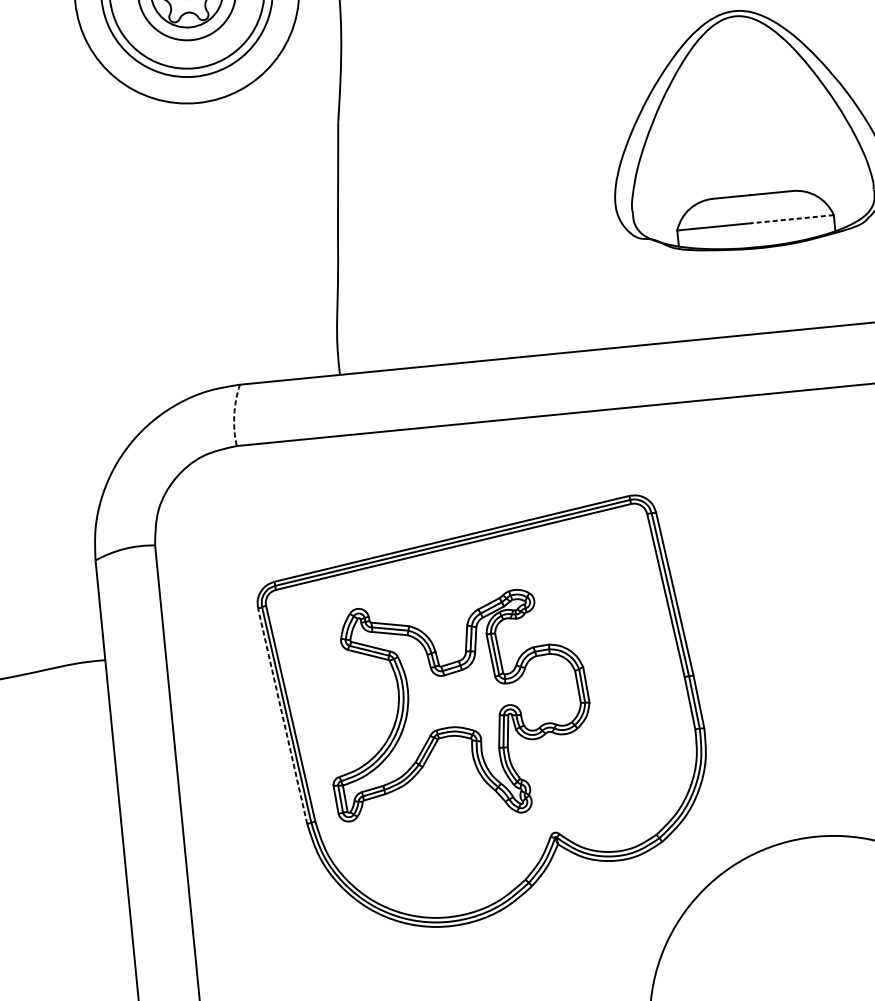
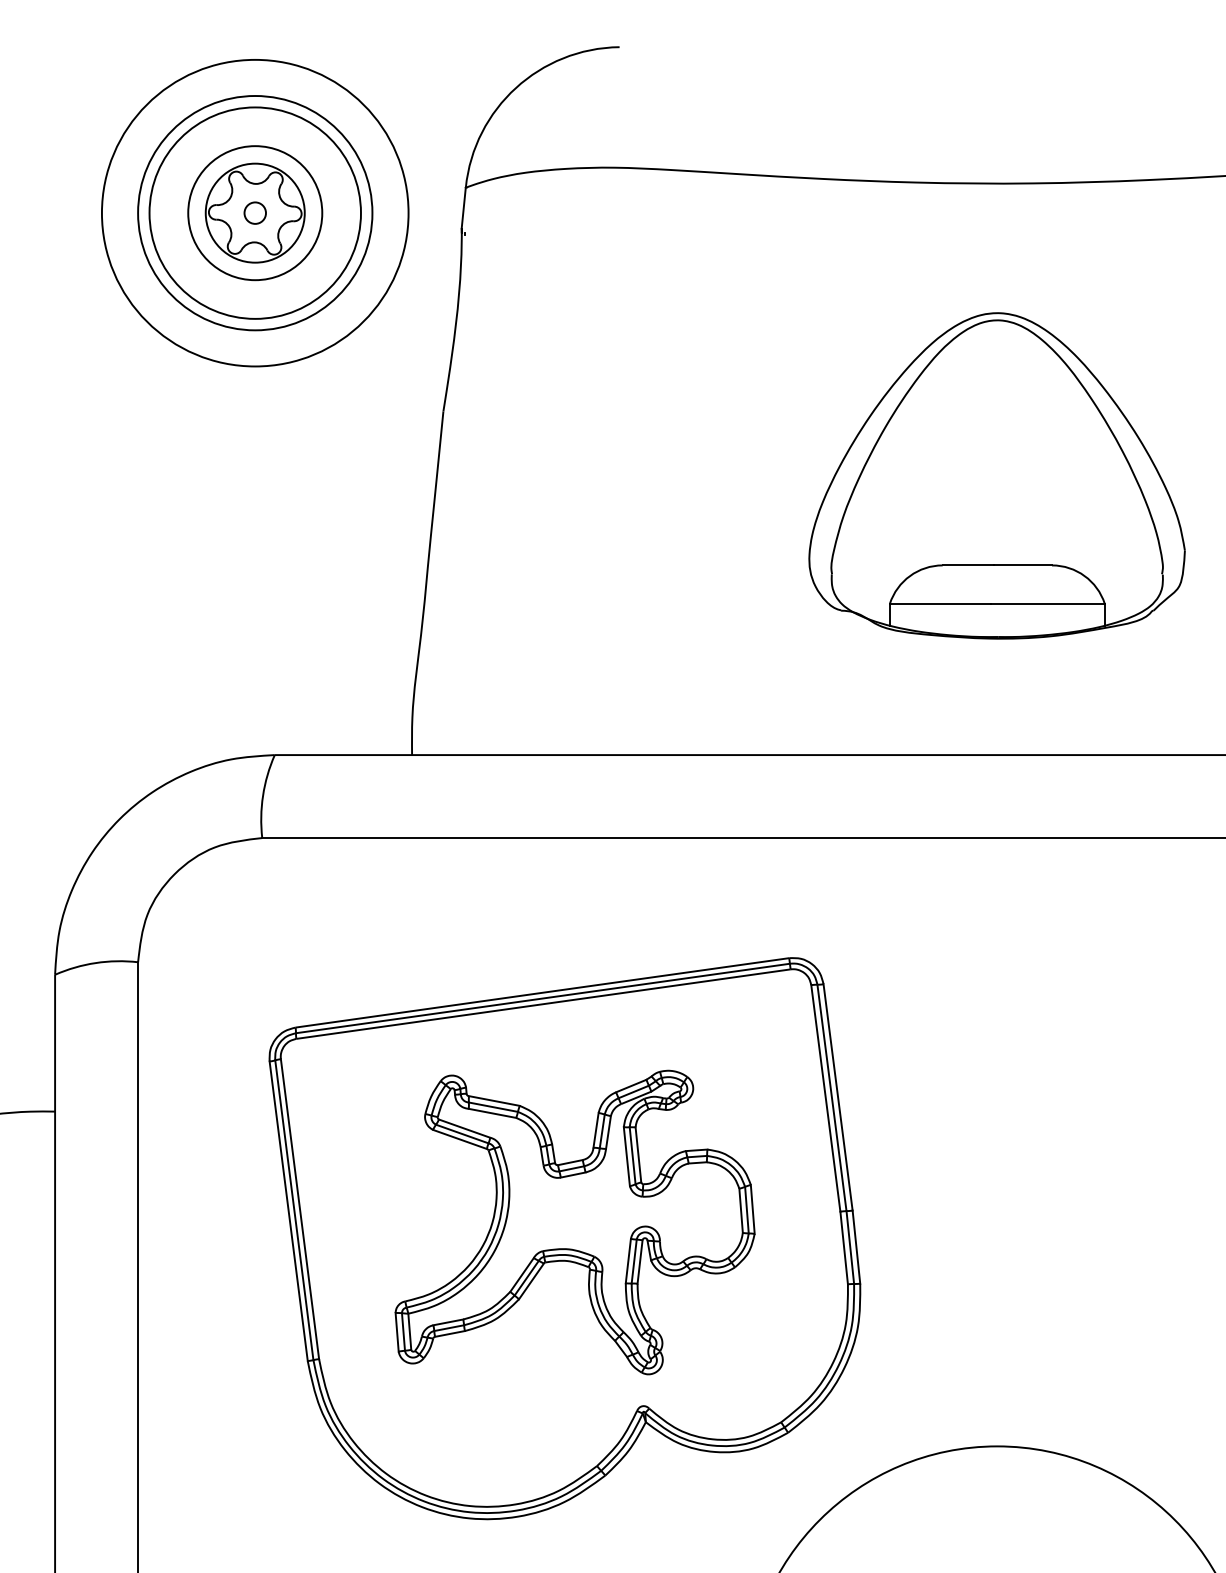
line: (792, 219) -> (1047, 603), dashed -> solid
arc: (234, 414) -> (263, 795), dashed -> solid
part: (457, 707) -> (574, 1222), moved
line: (282, 716) -> (288, 1211), dashed -> solid

